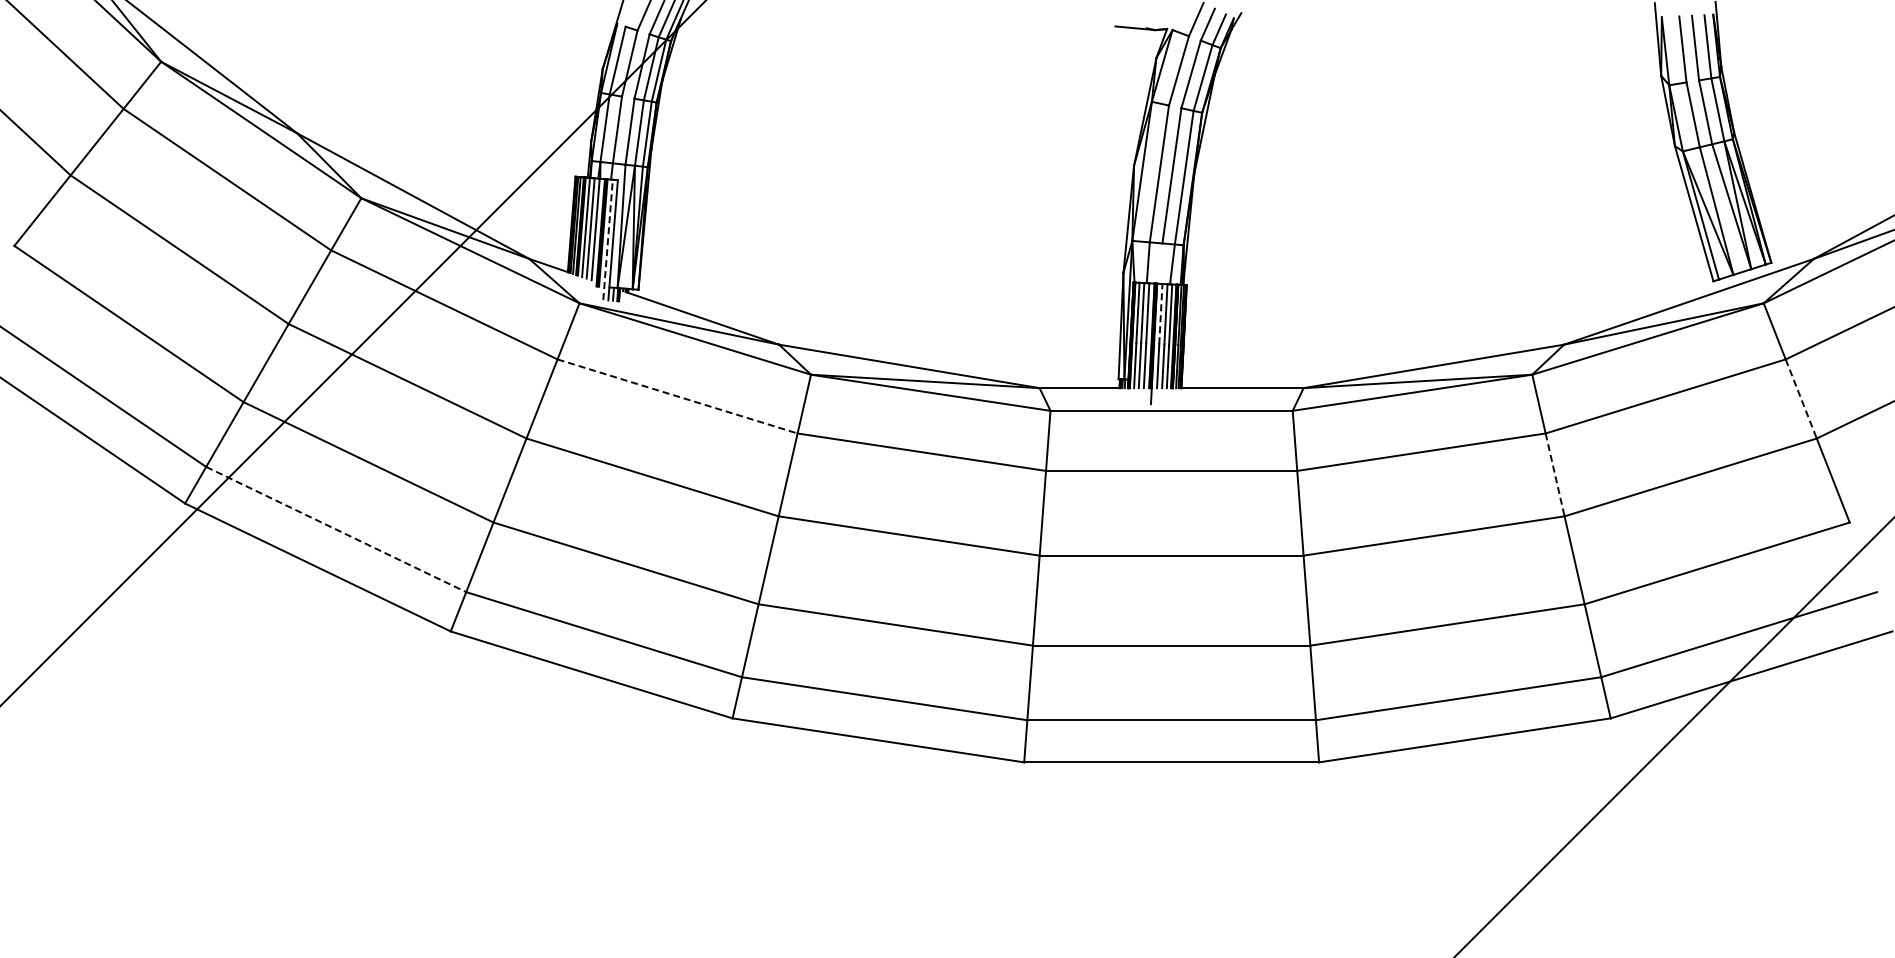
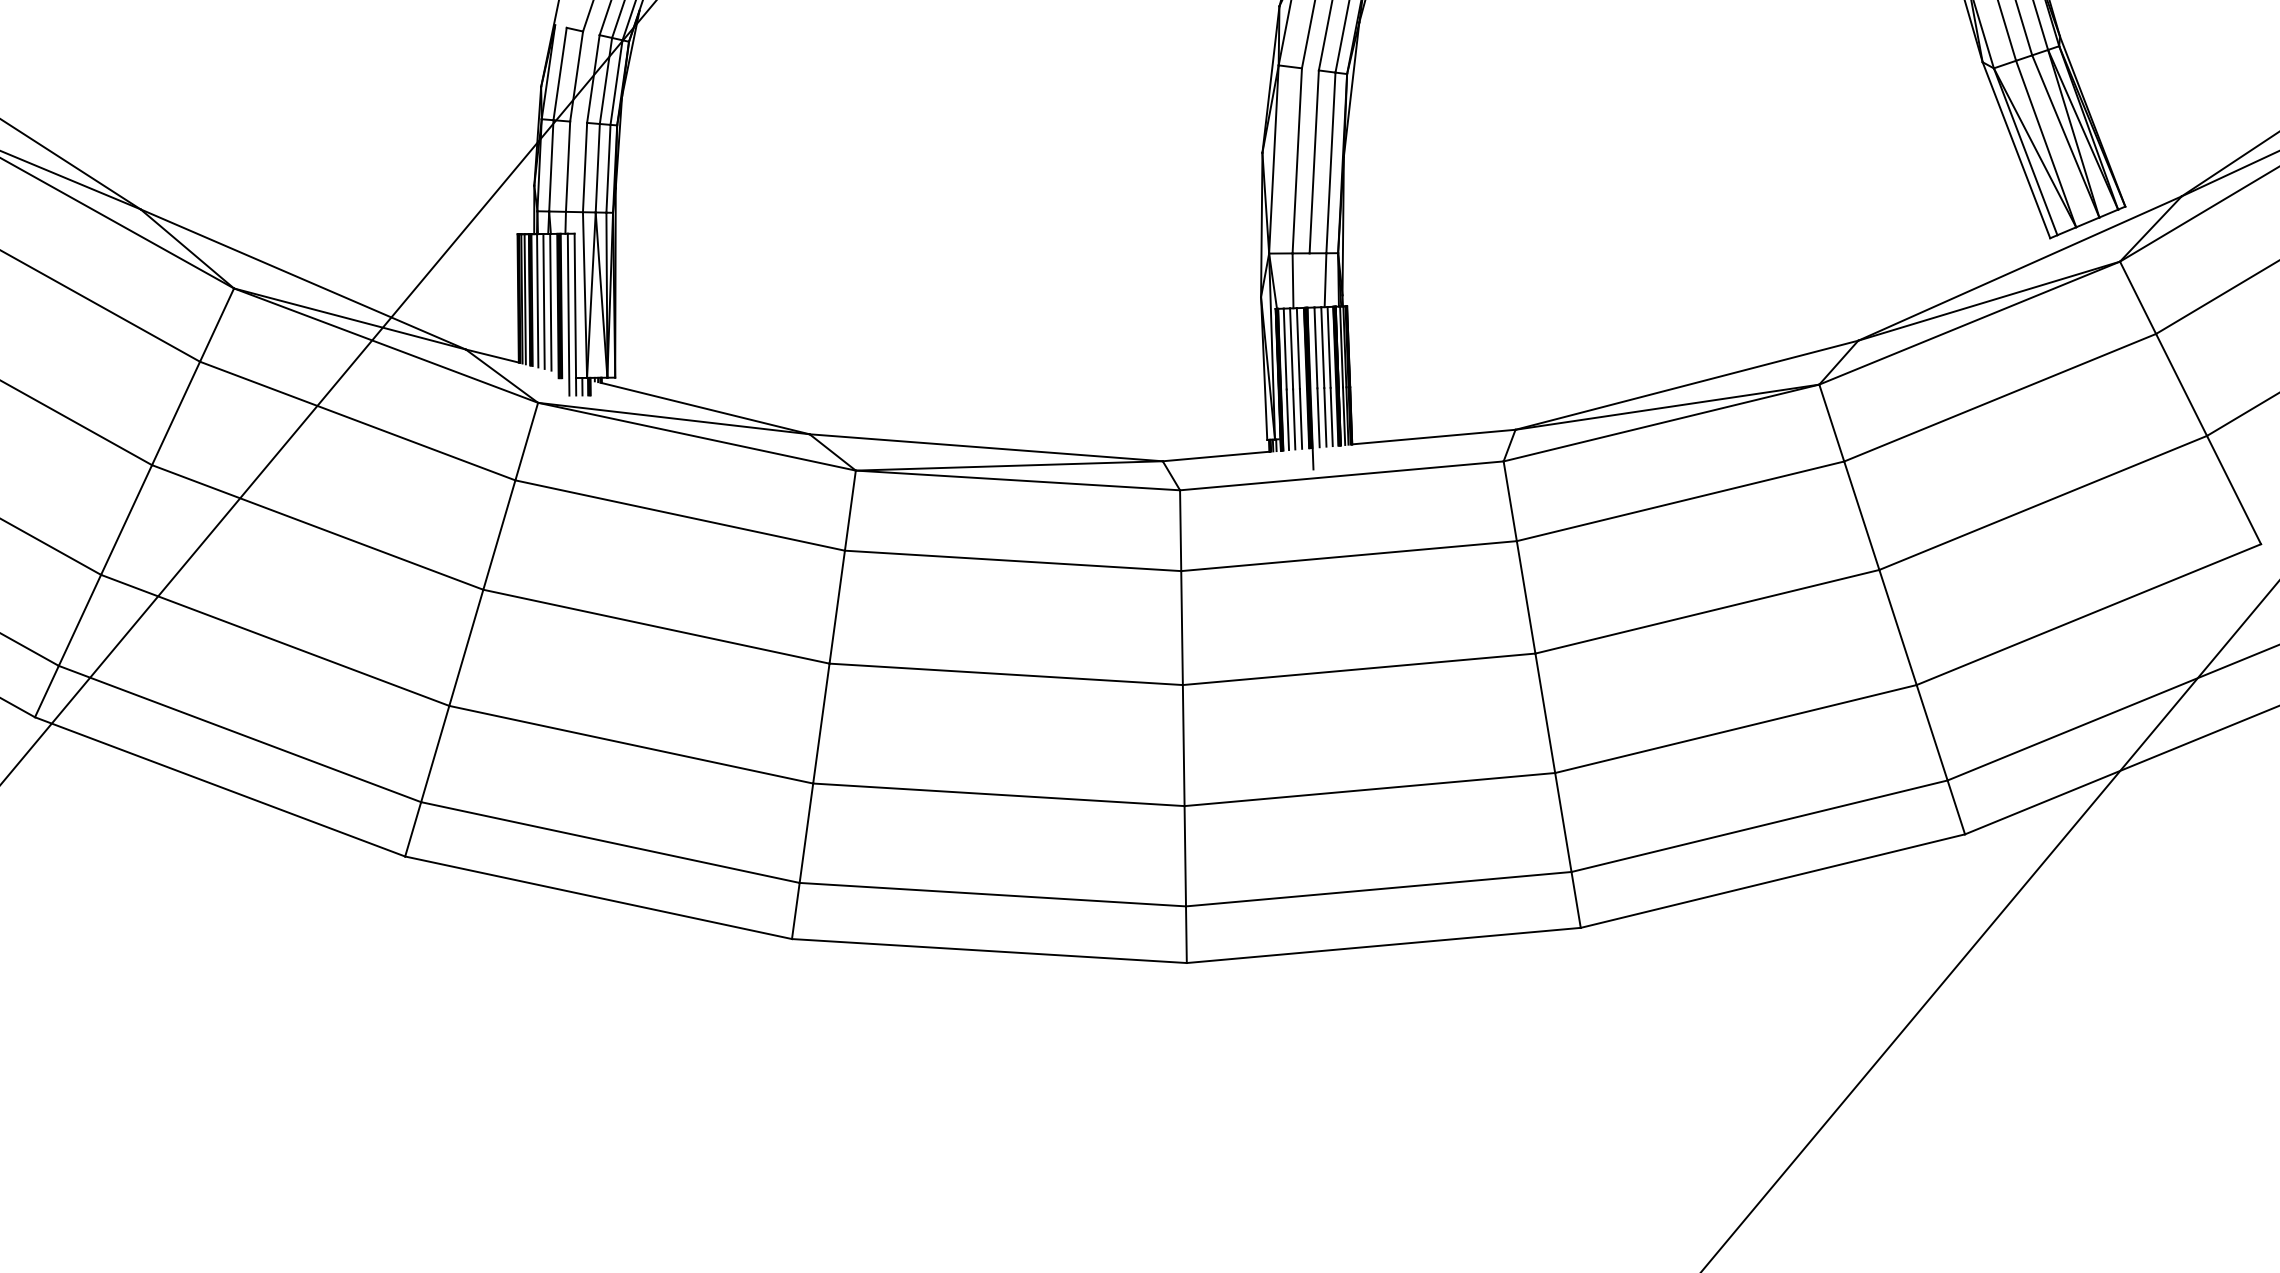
line: (608, 239) -> (569, 314), dashed -> solid
line: (1160, 313) -> (1315, 347), dashed -> solid
line: (677, 396) -> (680, 515), dashed -> solid
line: (1801, 399) -> (2181, 385), dashed -> solid
line: (1555, 475) -> (1862, 516), dashed -> solid
line: (336, 529) -> (240, 733), dashed -> solid

